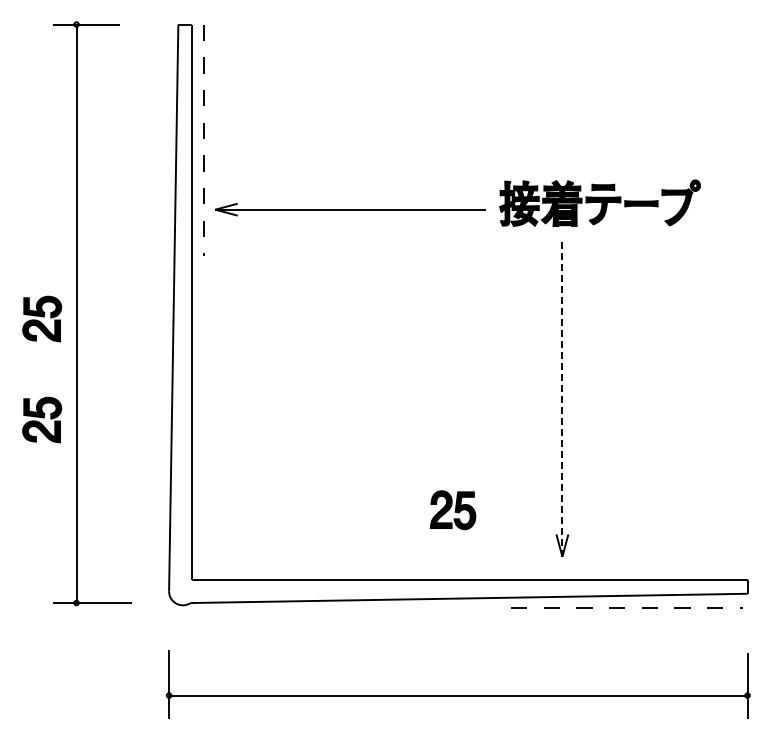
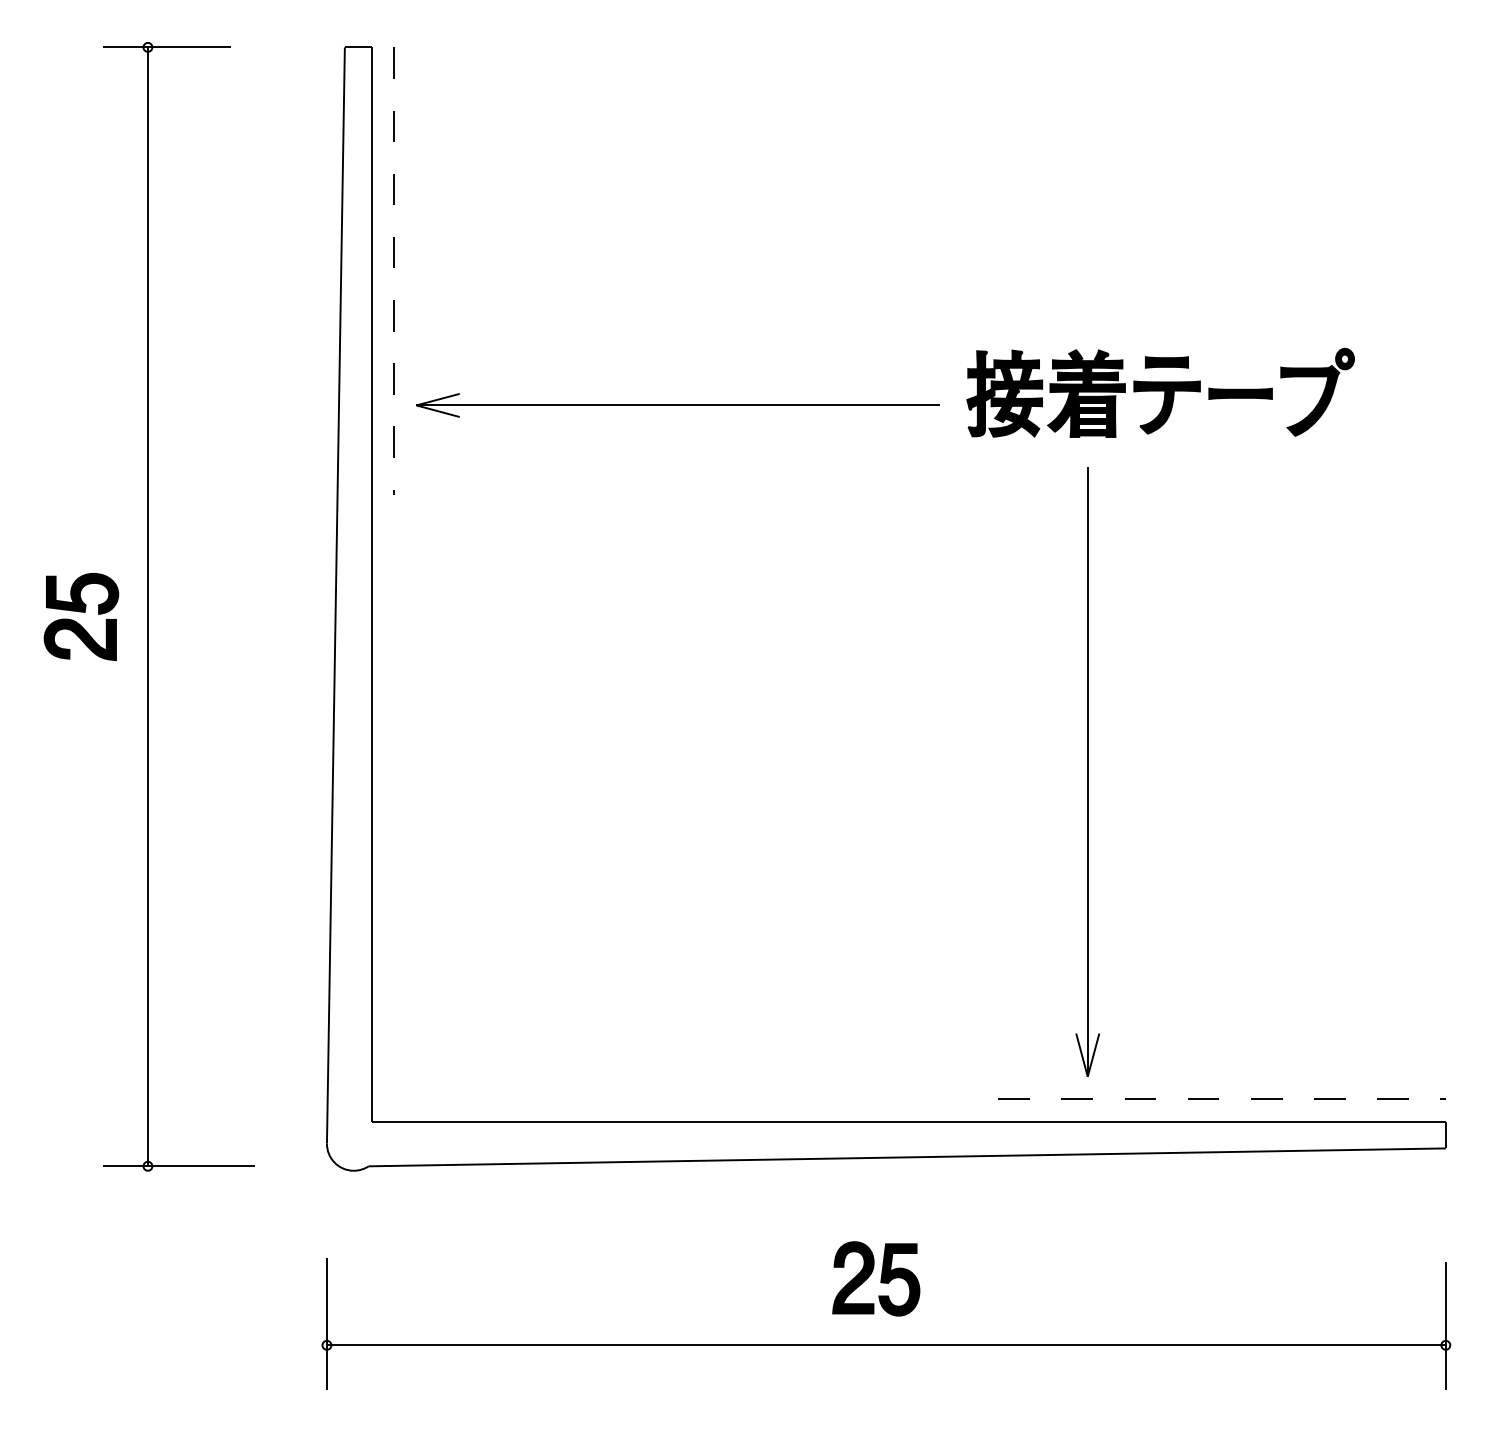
line: (562, 399) -> (1087, 772), dashed -> solid
part: (42, 419) -> (82, 811), removed
part: (452, 510) -> (875, 1279), moved
line: (624, 607) -> (1217, 1097), moved

